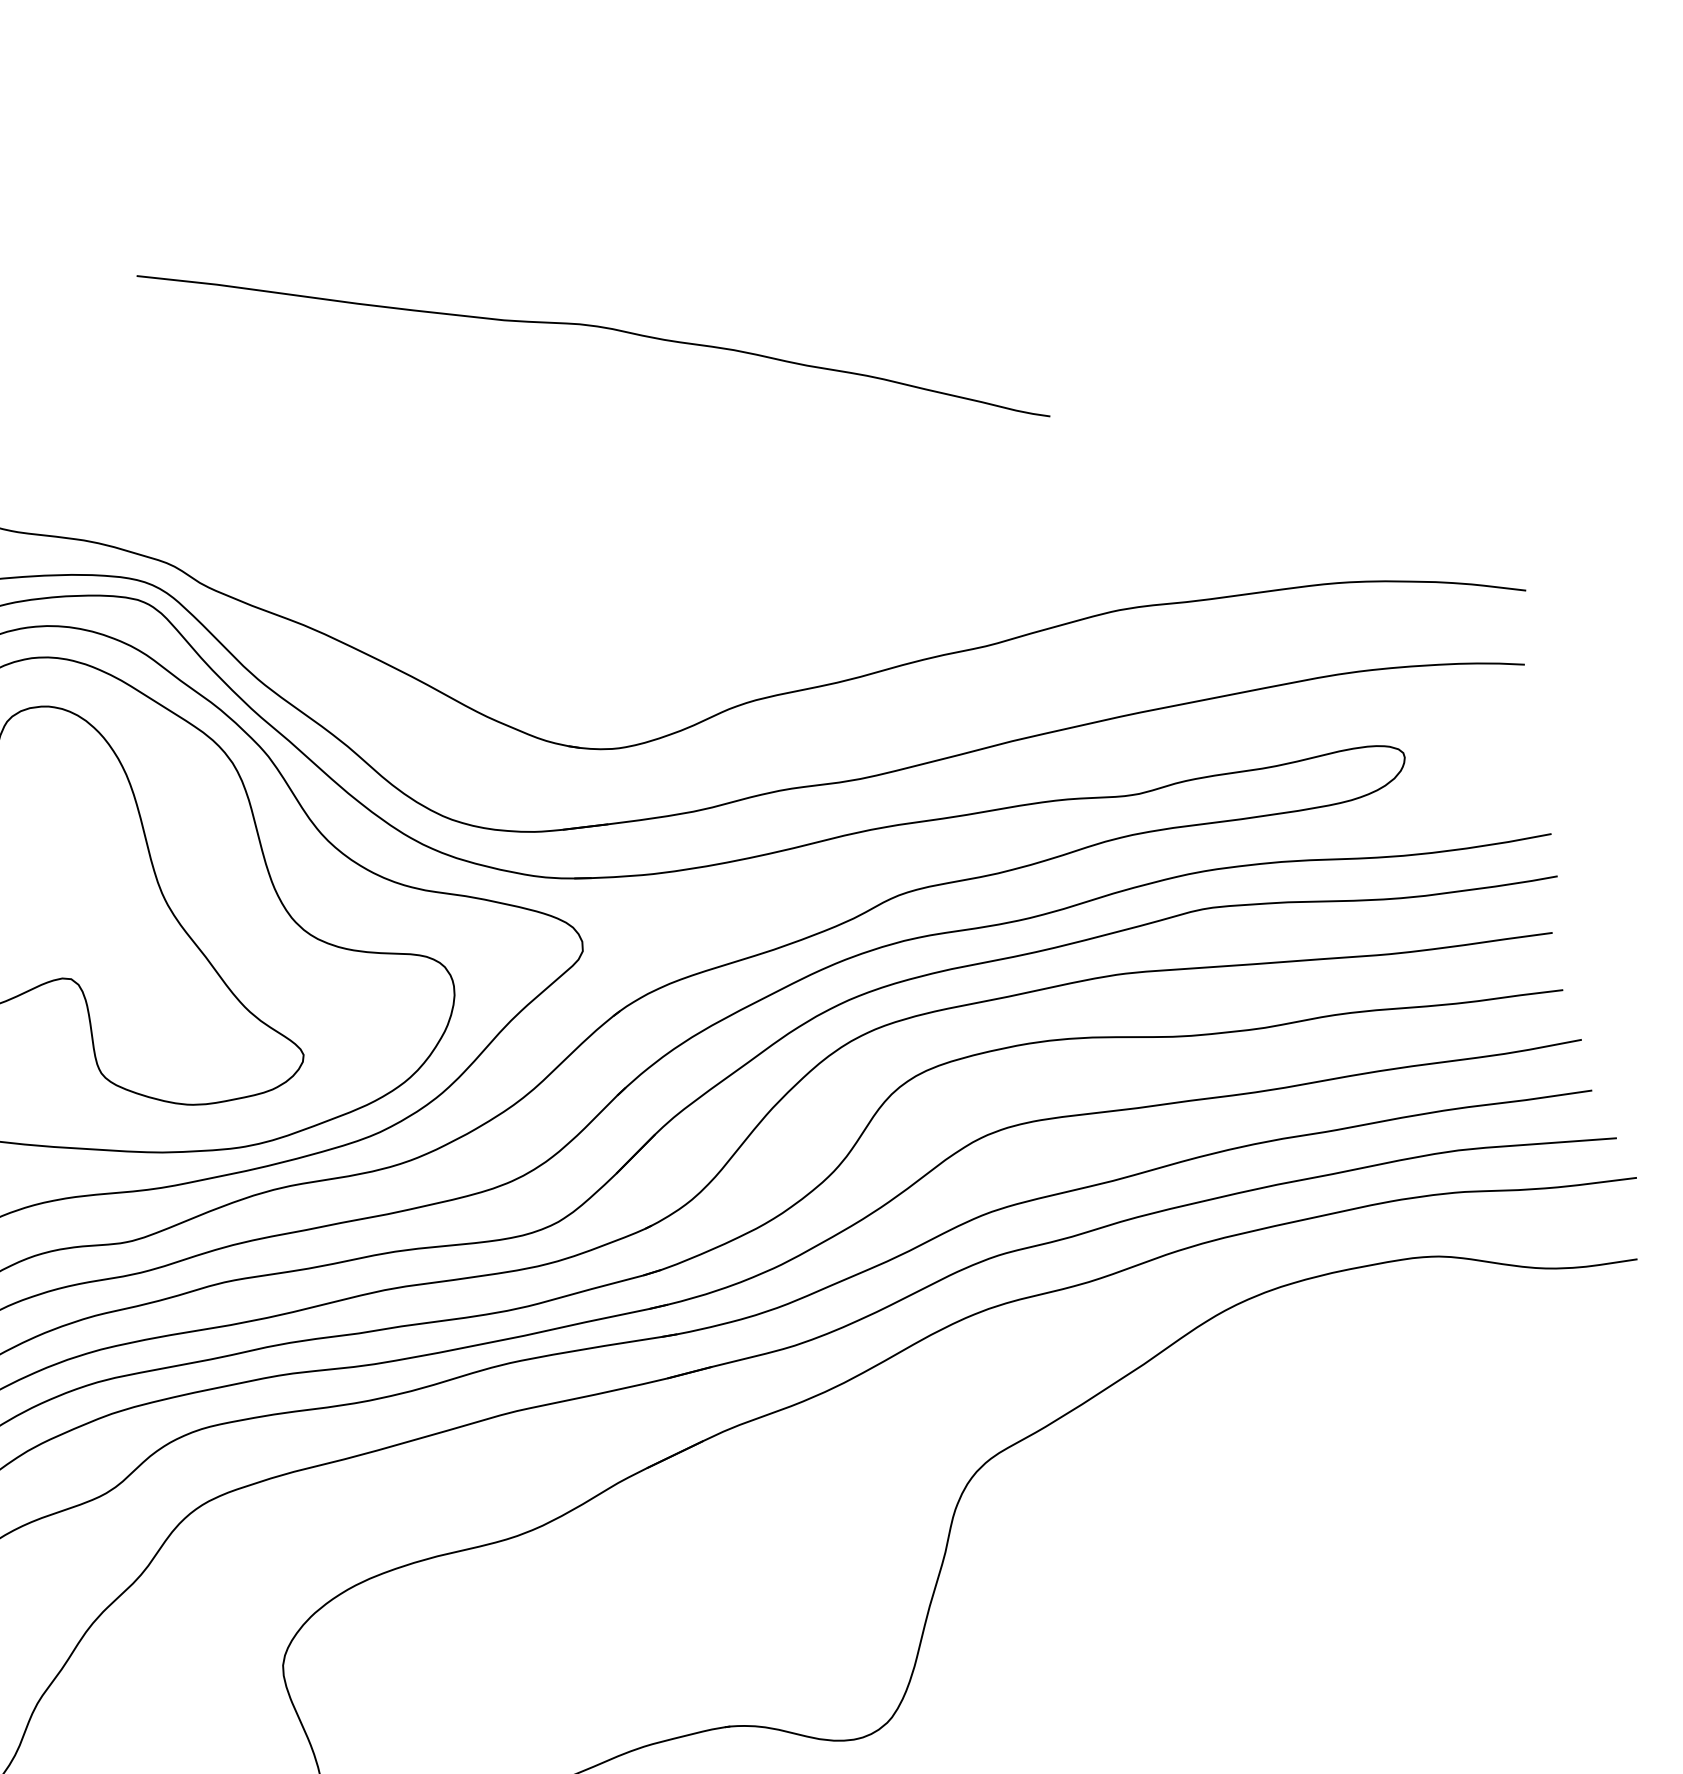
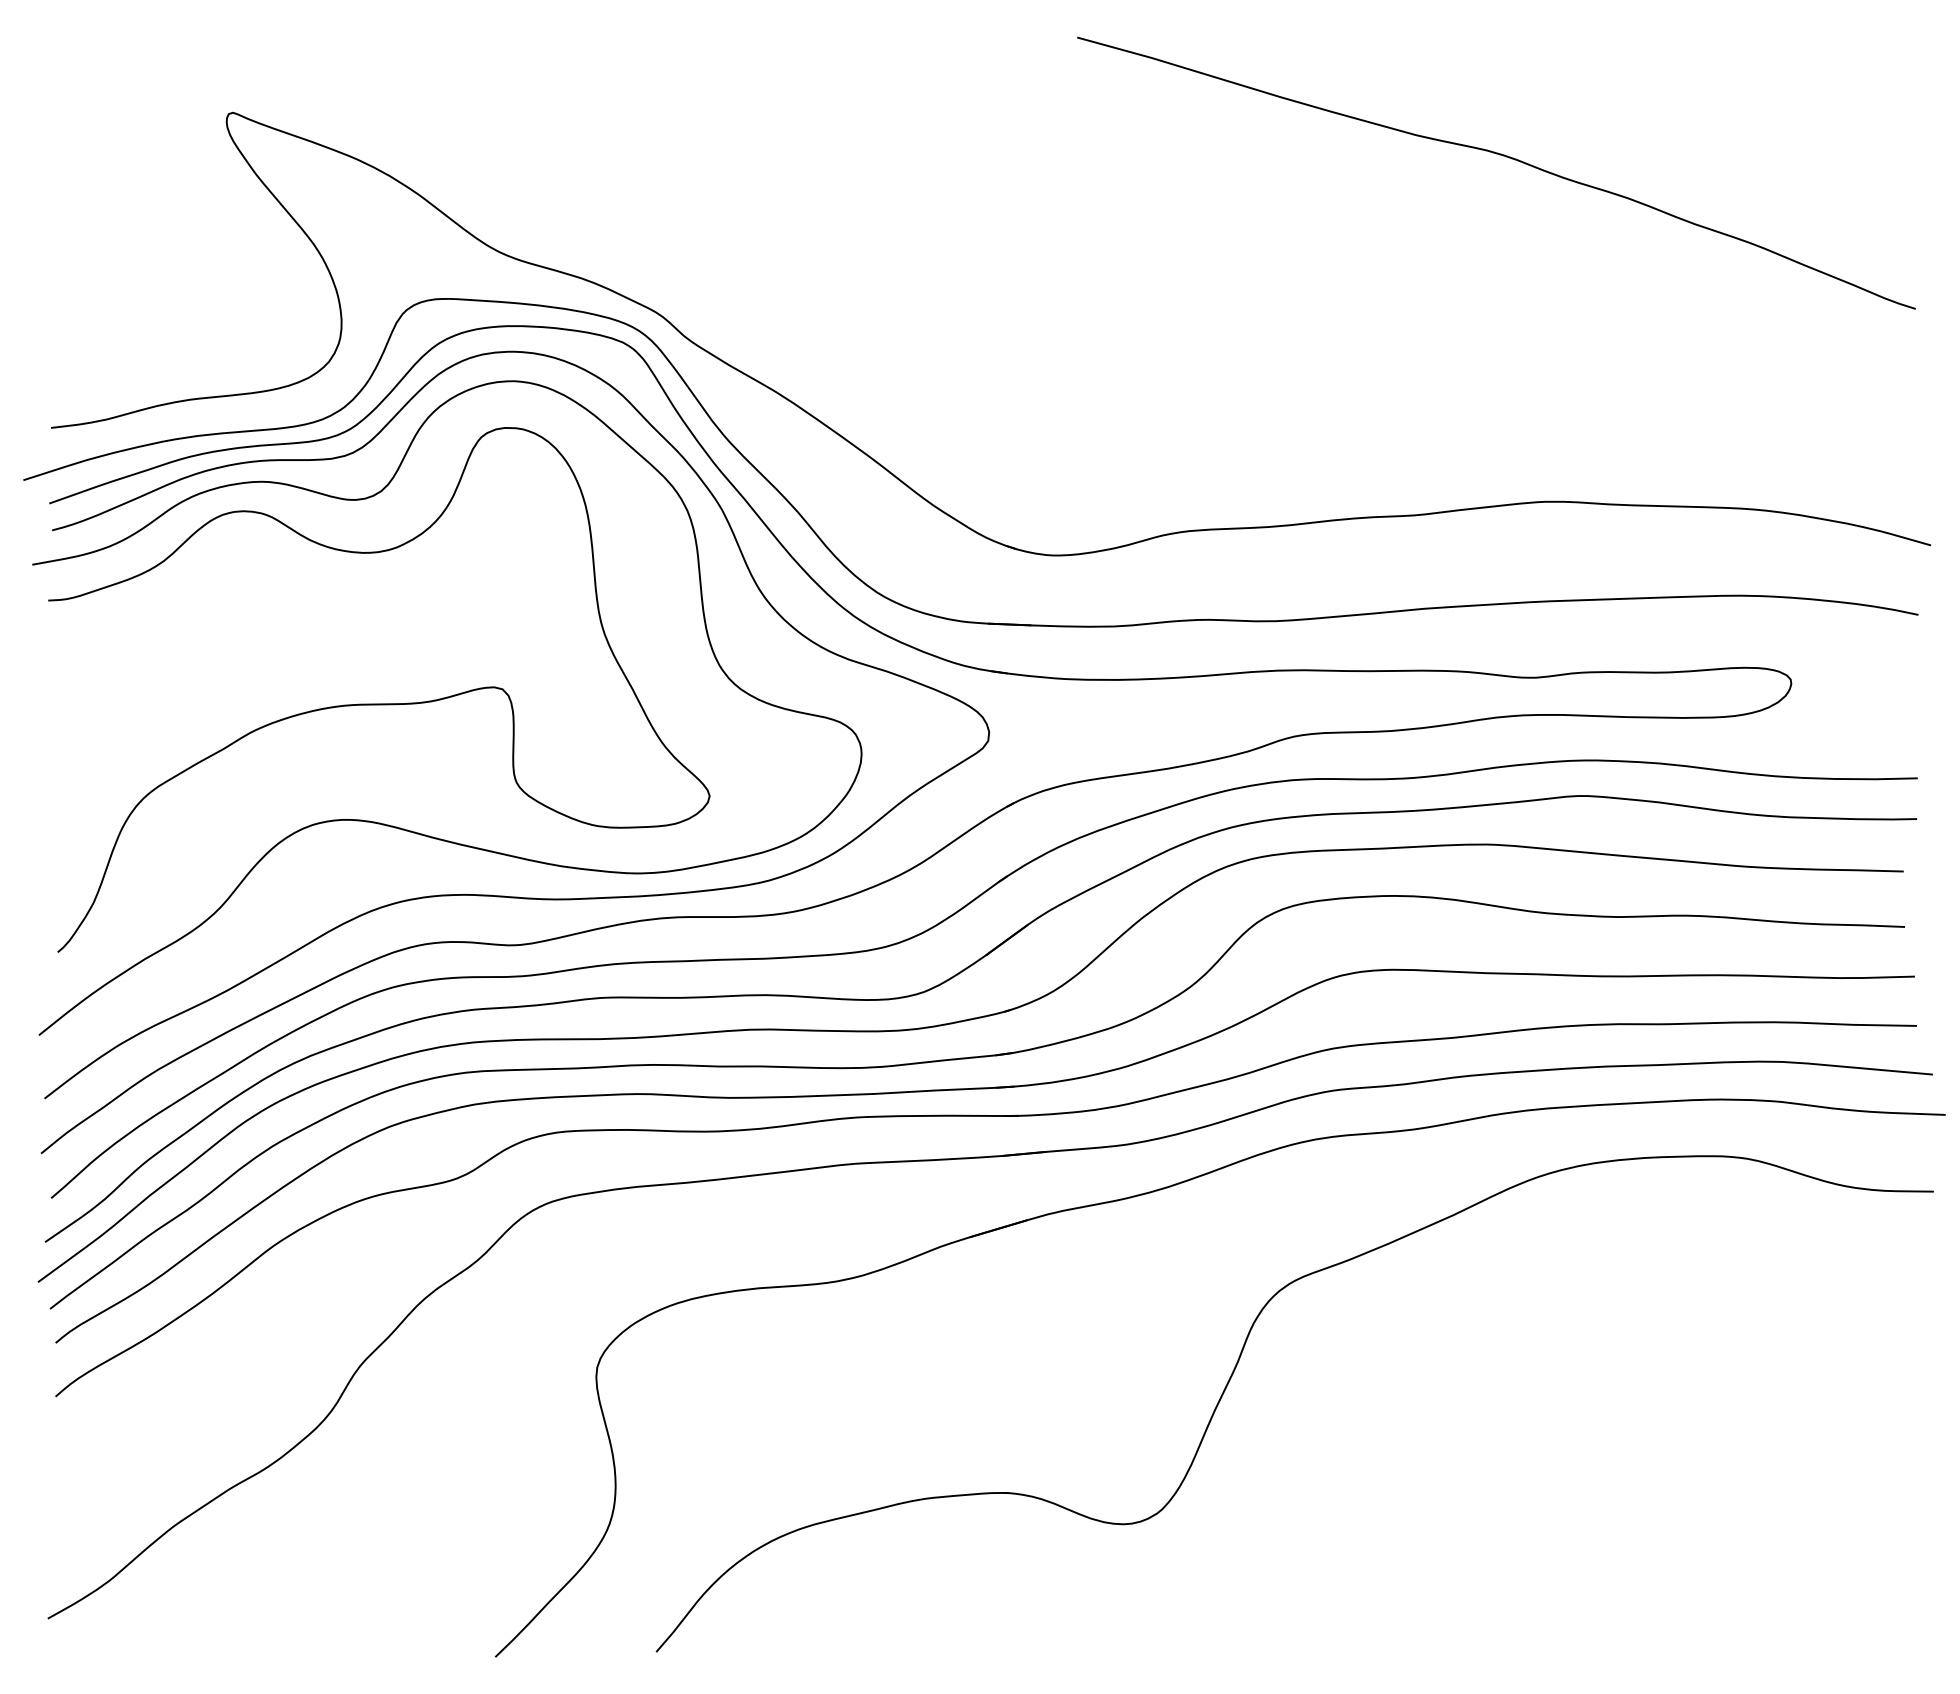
curve: (593, 327) -> (1499, 155), moved

